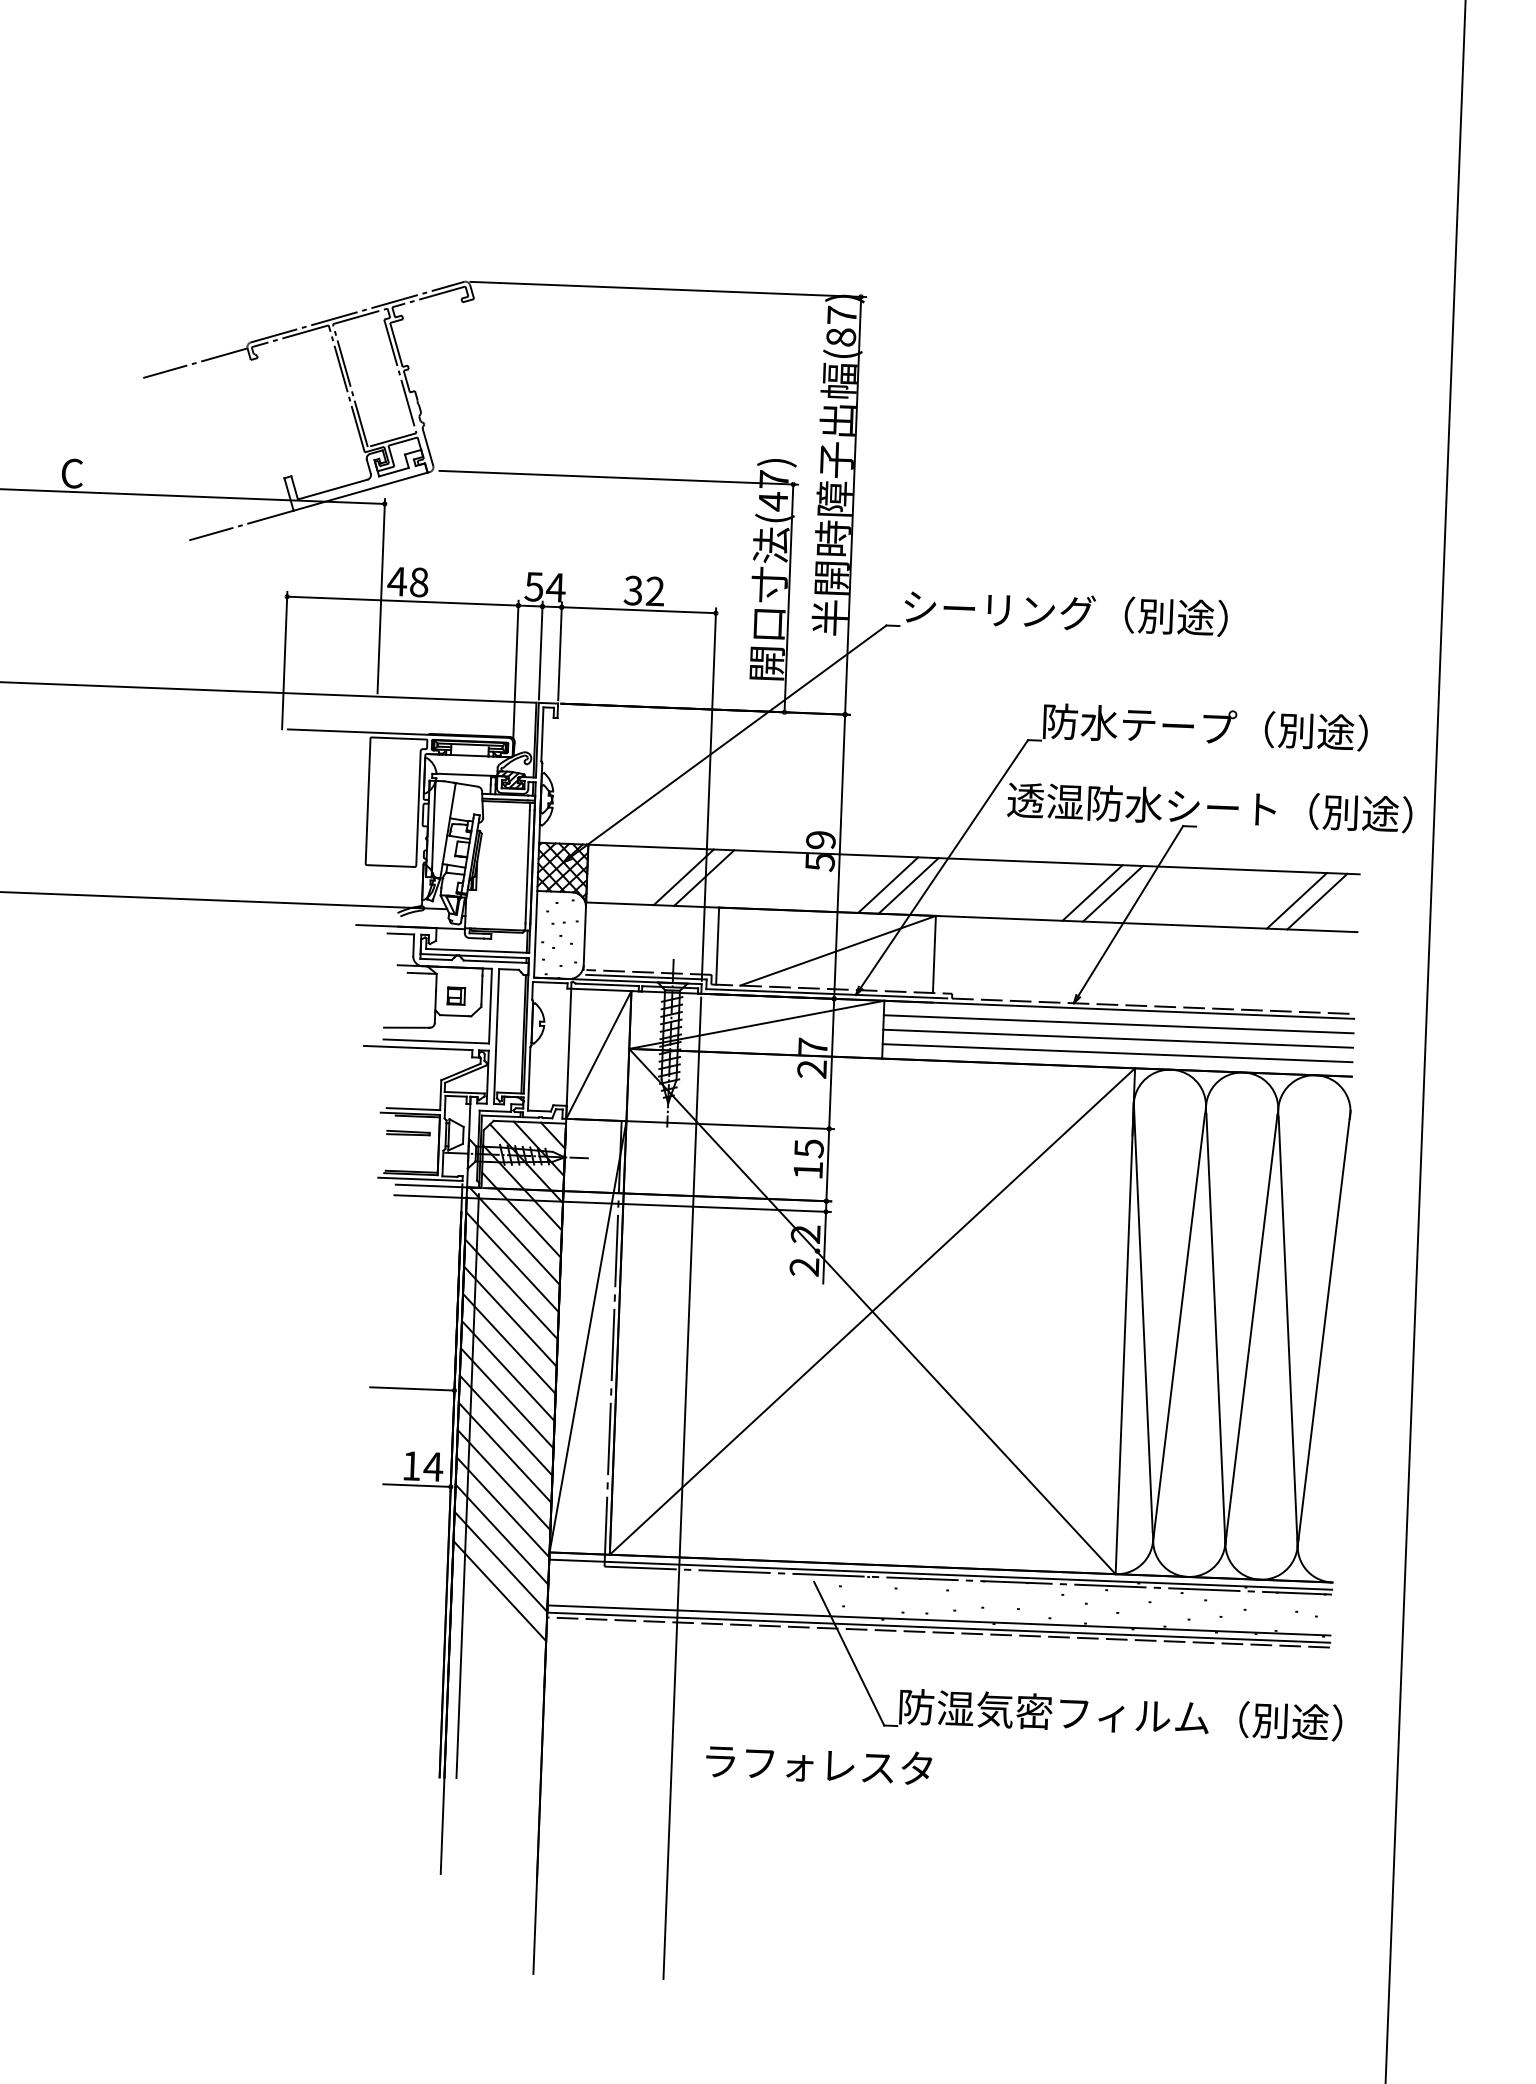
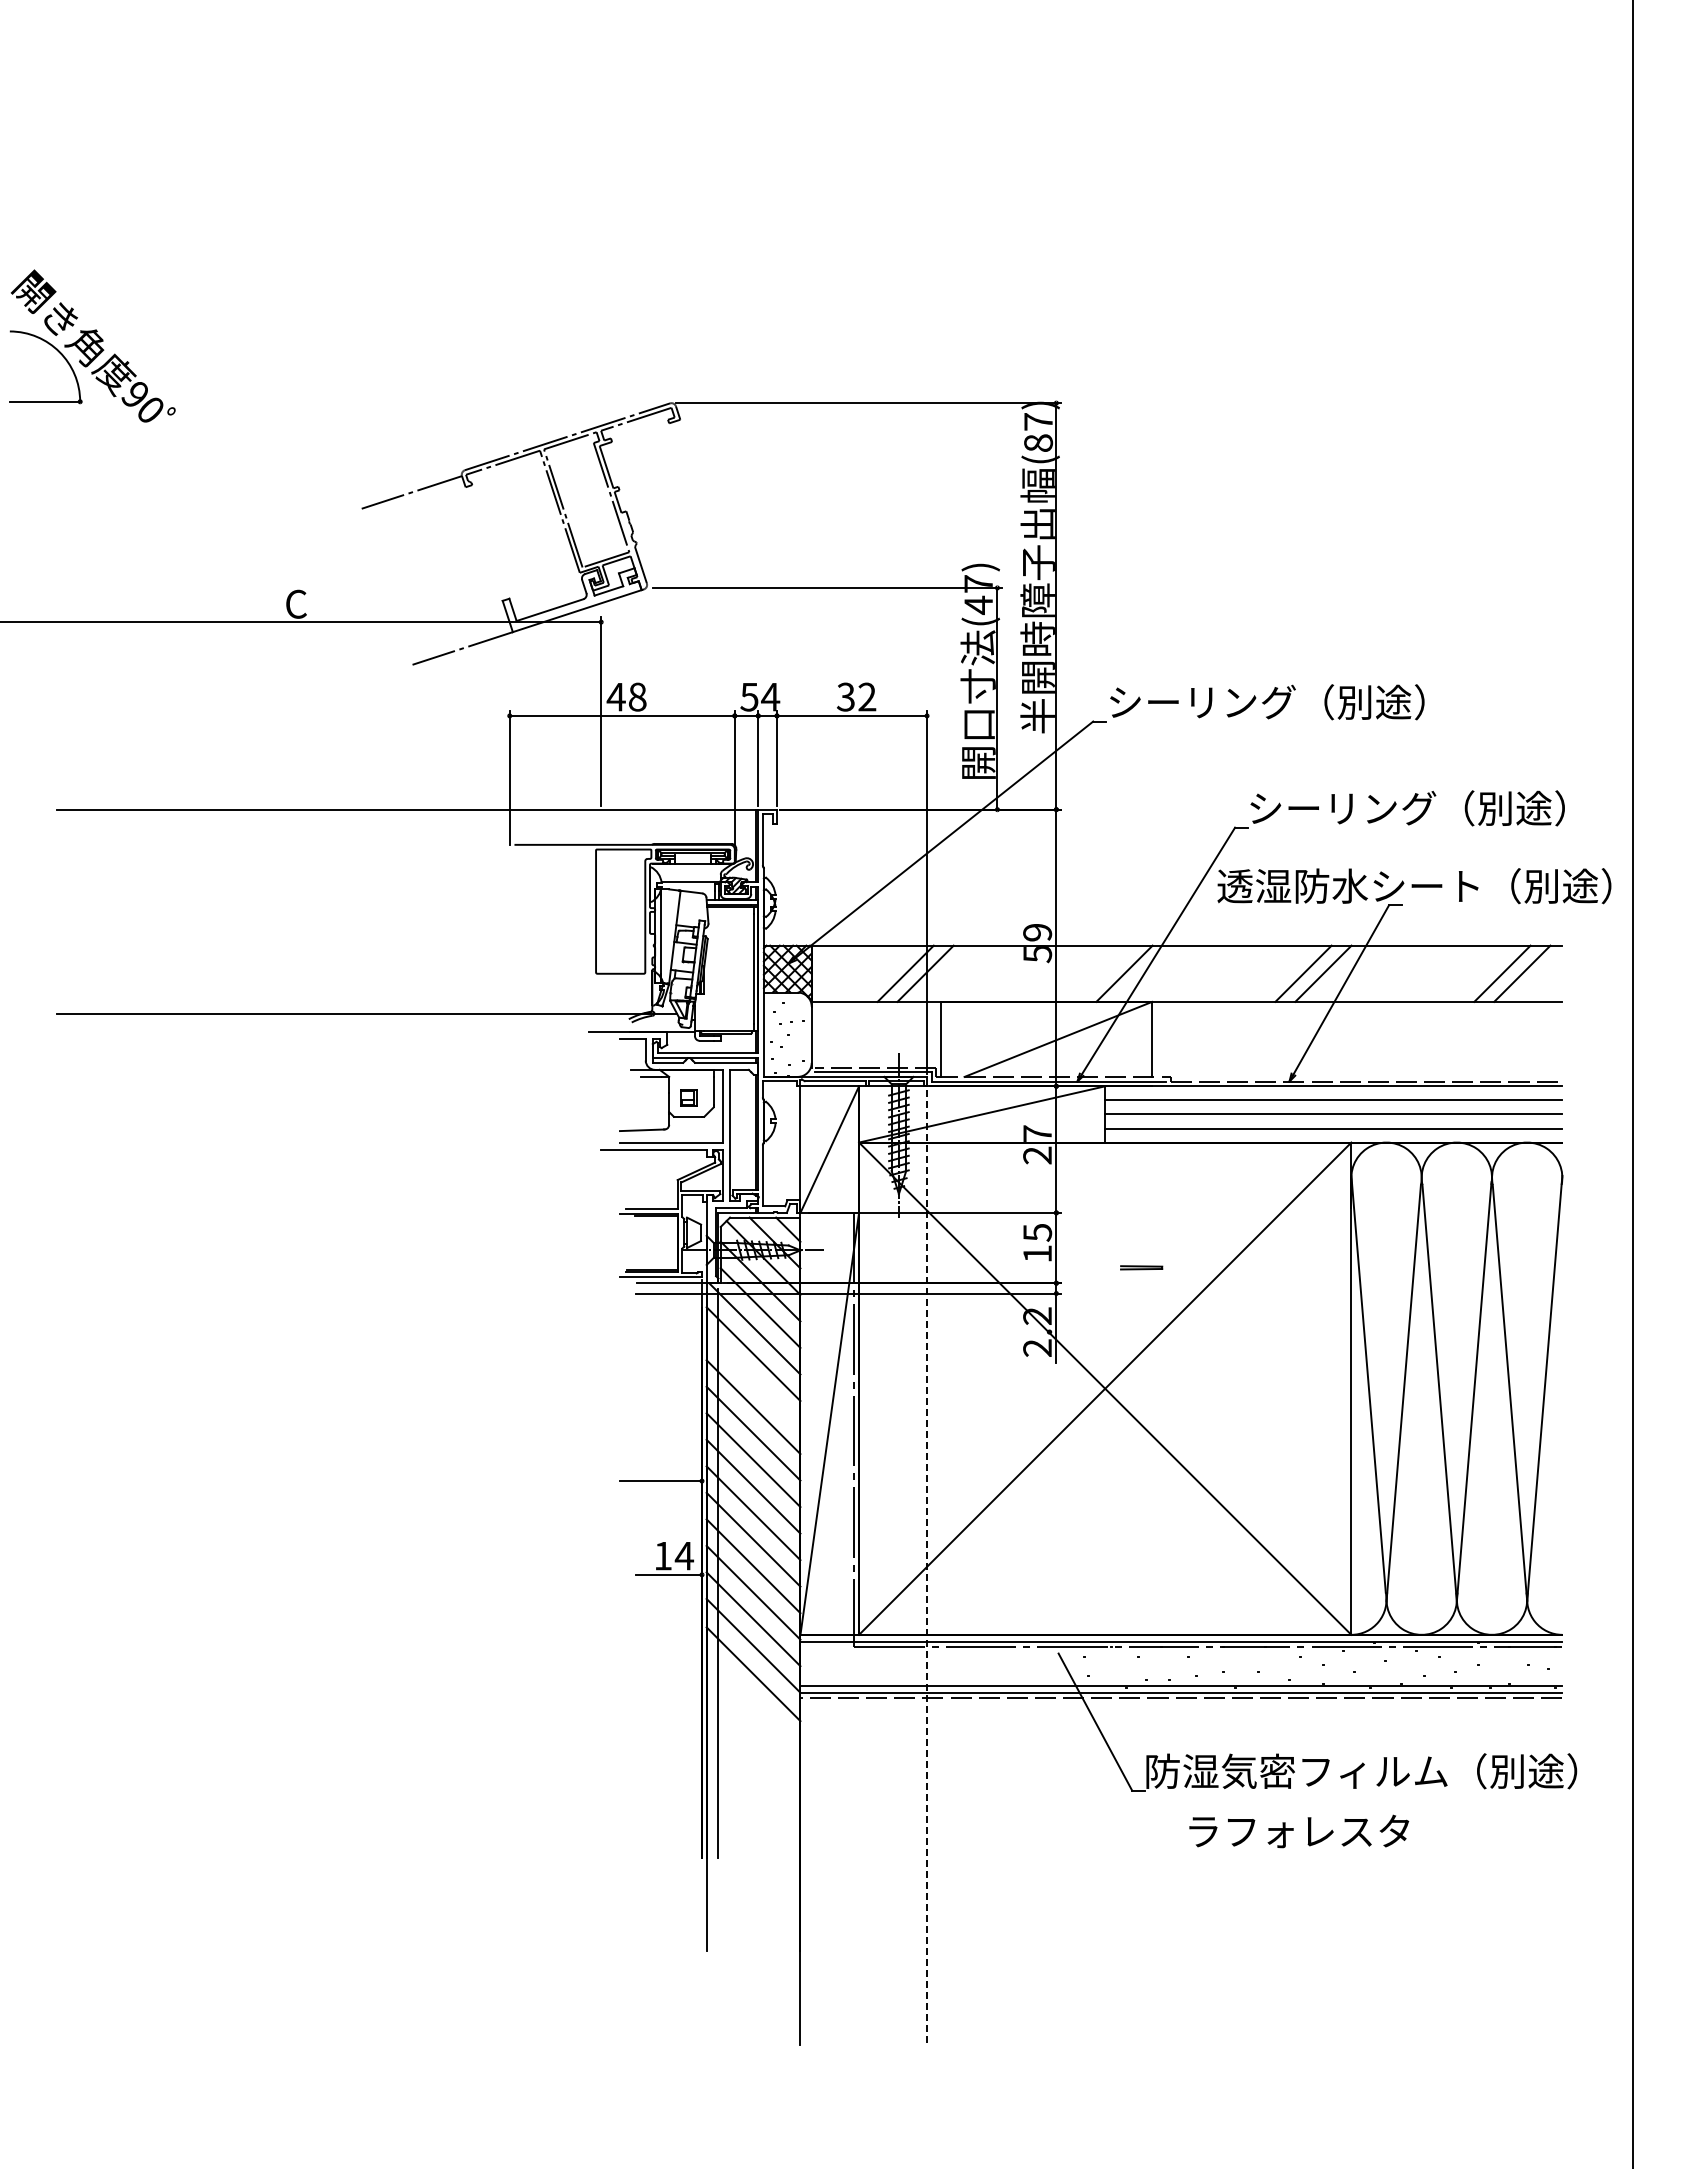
text: (1140, 723) -> (1343, 807), 防水テープ（別途） -> シーリング（別途）
line: (888, 884) -> (1104, 973), removed
part: (408, 1132) -> (1141, 1267), moved
line: (511, 1289) -> (753, 1380), removed
line: (682, 1488) -> (927, 1567), solid -> dashed
text: (819, 1765) -> (1299, 1831), moved

